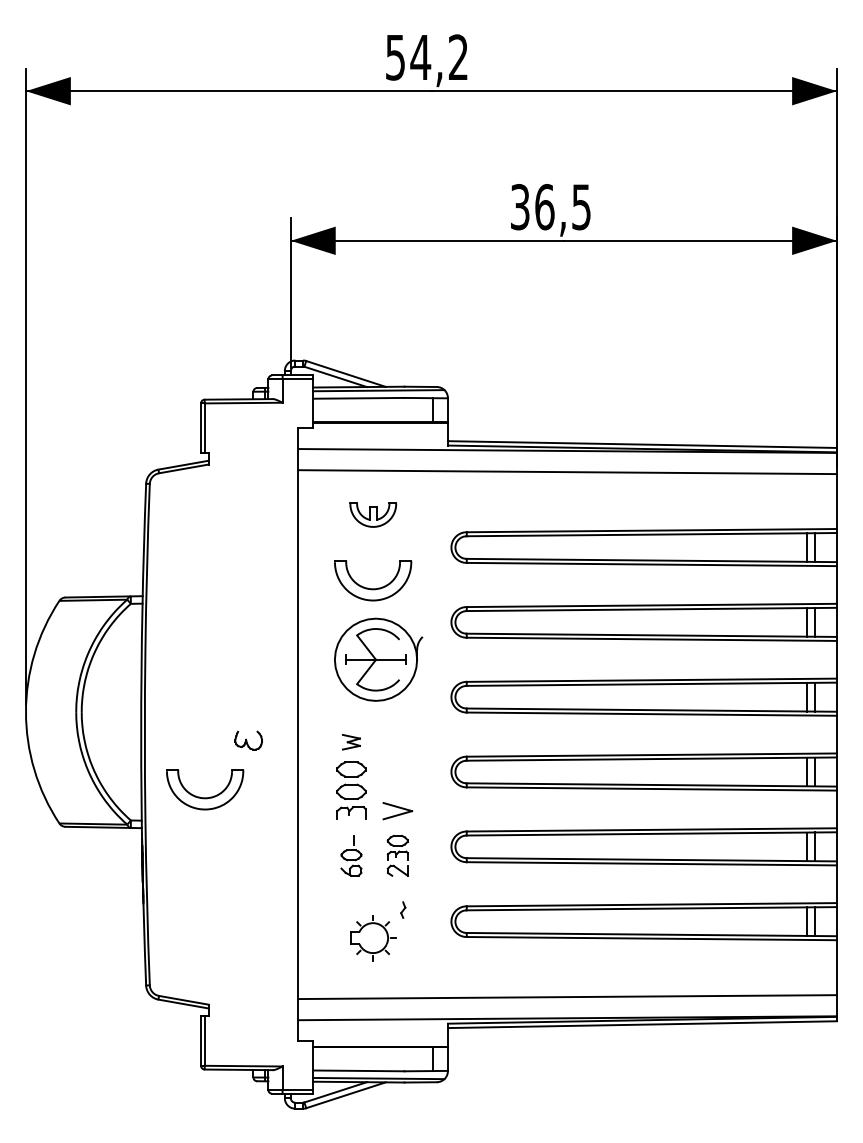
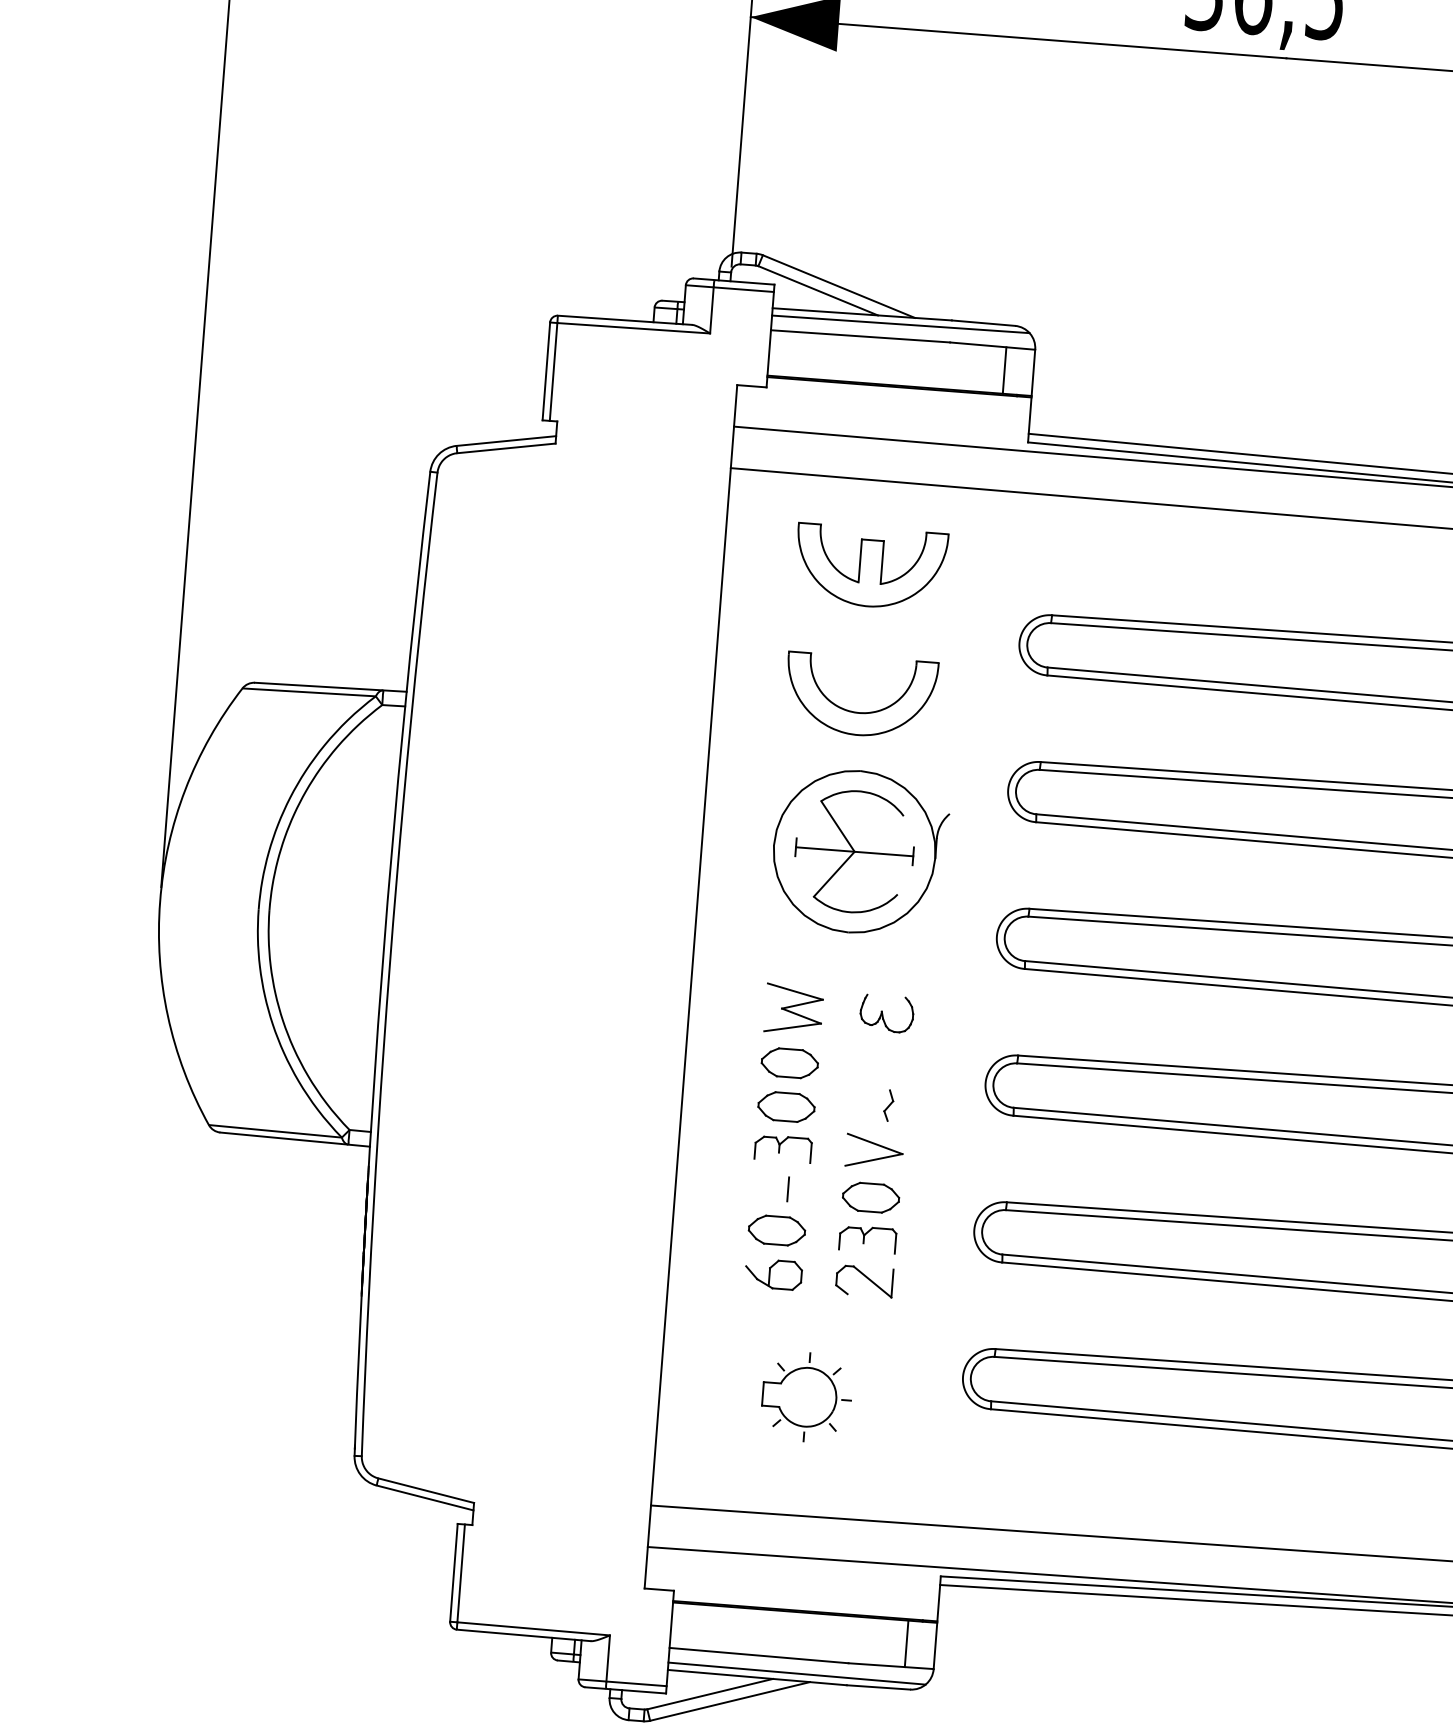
part: (373, 514) -> (871, 566), size x1.67
part: (248, 740) -> (886, 1013), moved
part: (351, 742) -> (794, 1010), size x1.67
part: (205, 797) -> (499, 1096), removed
part: (351, 855) -> (776, 1231), size x1.43
part: (397, 855) -> (867, 1238), size x1.43
part: (403, 909) -> (889, 1104), moved

